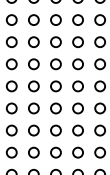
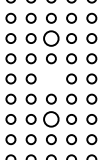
circle: (56, 42) -> (51, 38), size x1.6
circle: (56, 85) -> (51, 78), removed
circle: (56, 130) -> (51, 119), size x1.6

